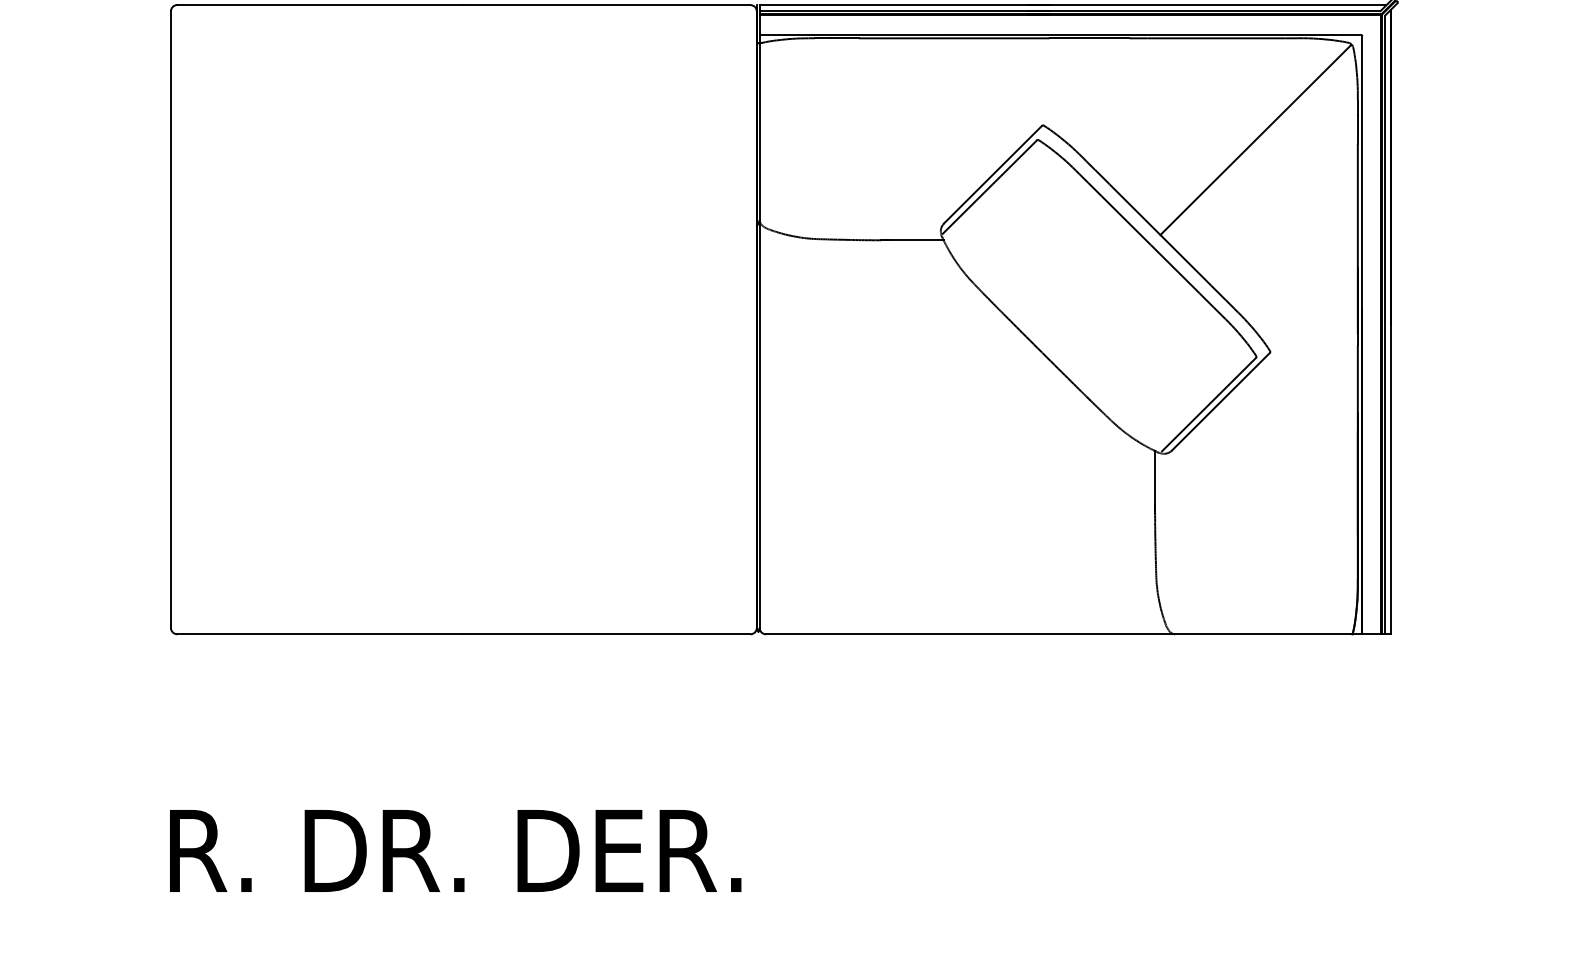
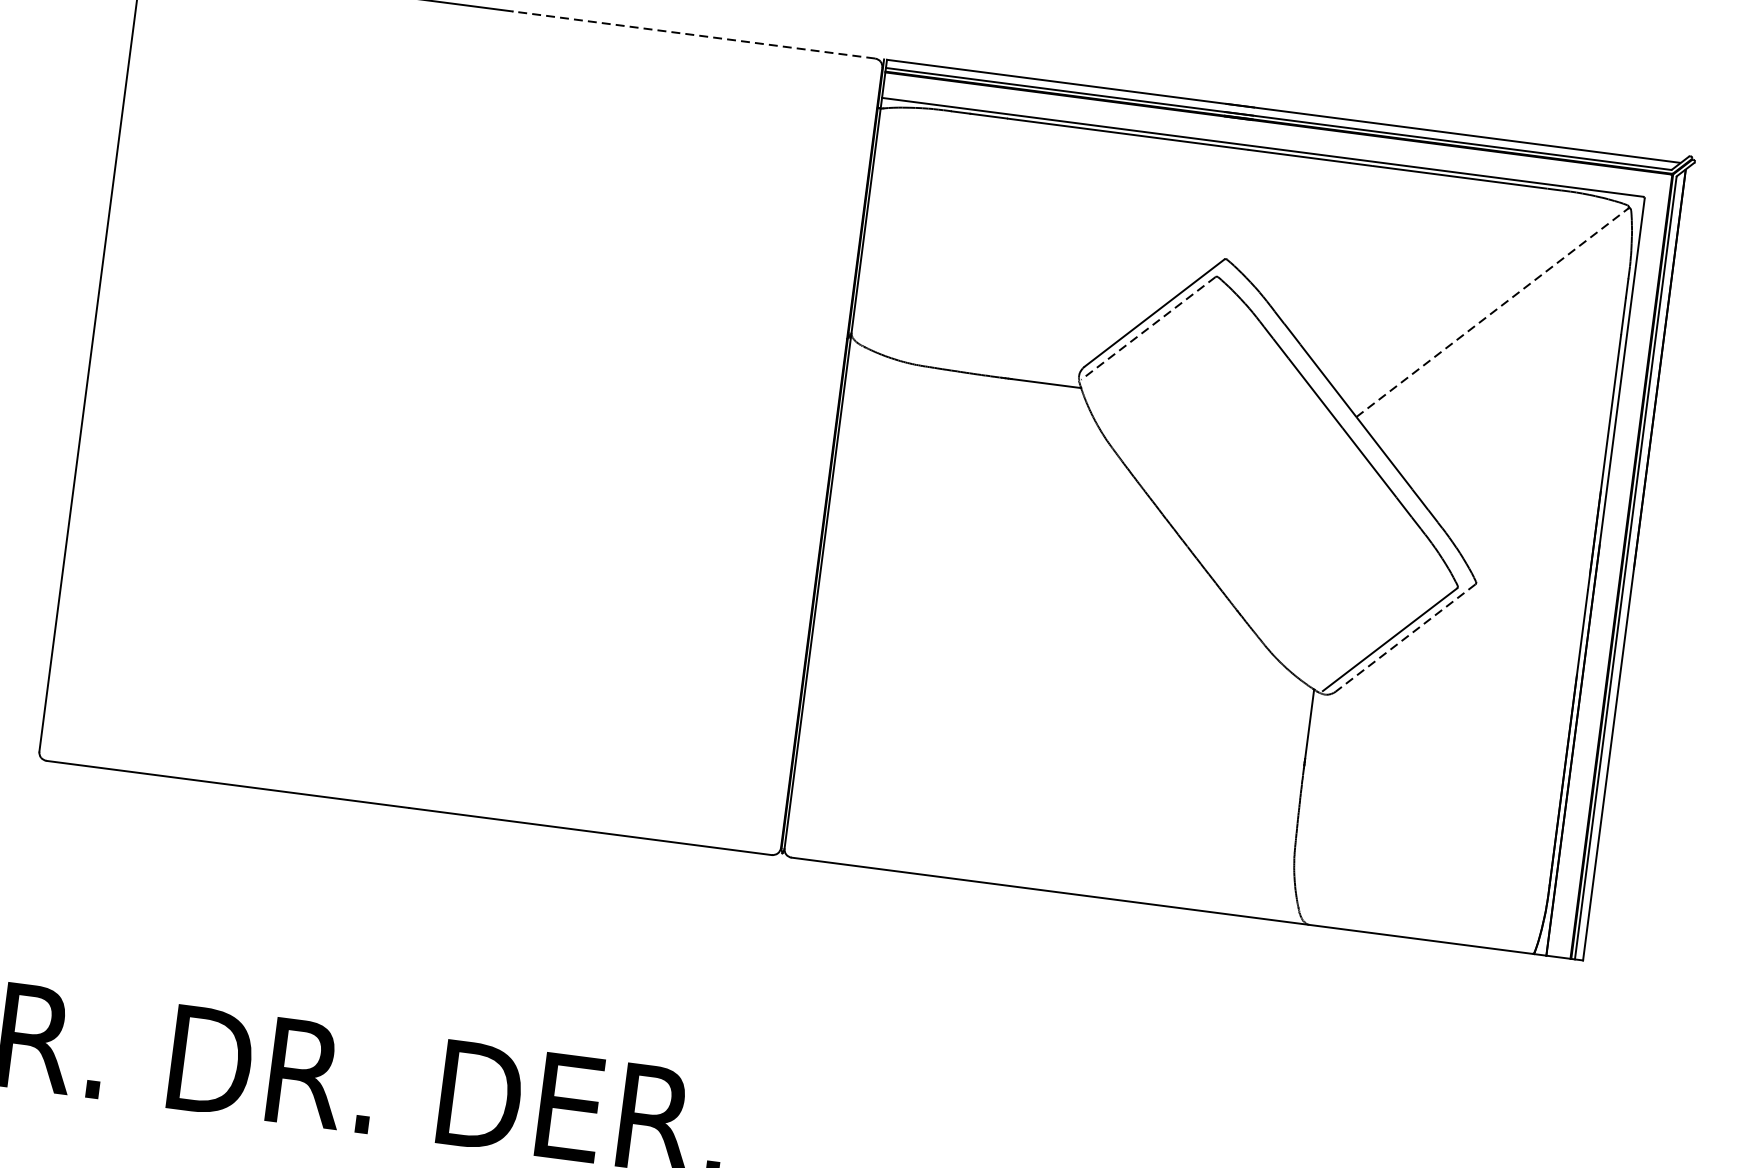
line: (606, 5) -> (693, 35), solid -> dashed
line: (1256, 139) -> (1493, 311), solid -> dashed
line: (989, 187) -> (1147, 328), solid -> dashed
line: (1221, 401) -> (1406, 637), solid -> dashed

